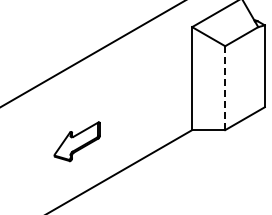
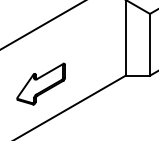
line: (225, 88) -> (150, 45), dashed -> solid
part: (76, 141) -> (40, 84), size x1.43

